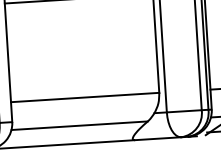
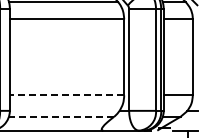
line: (84, 97) -> (66, 95), solid -> dashed
line: (79, 125) -> (61, 116), solid -> dashed

